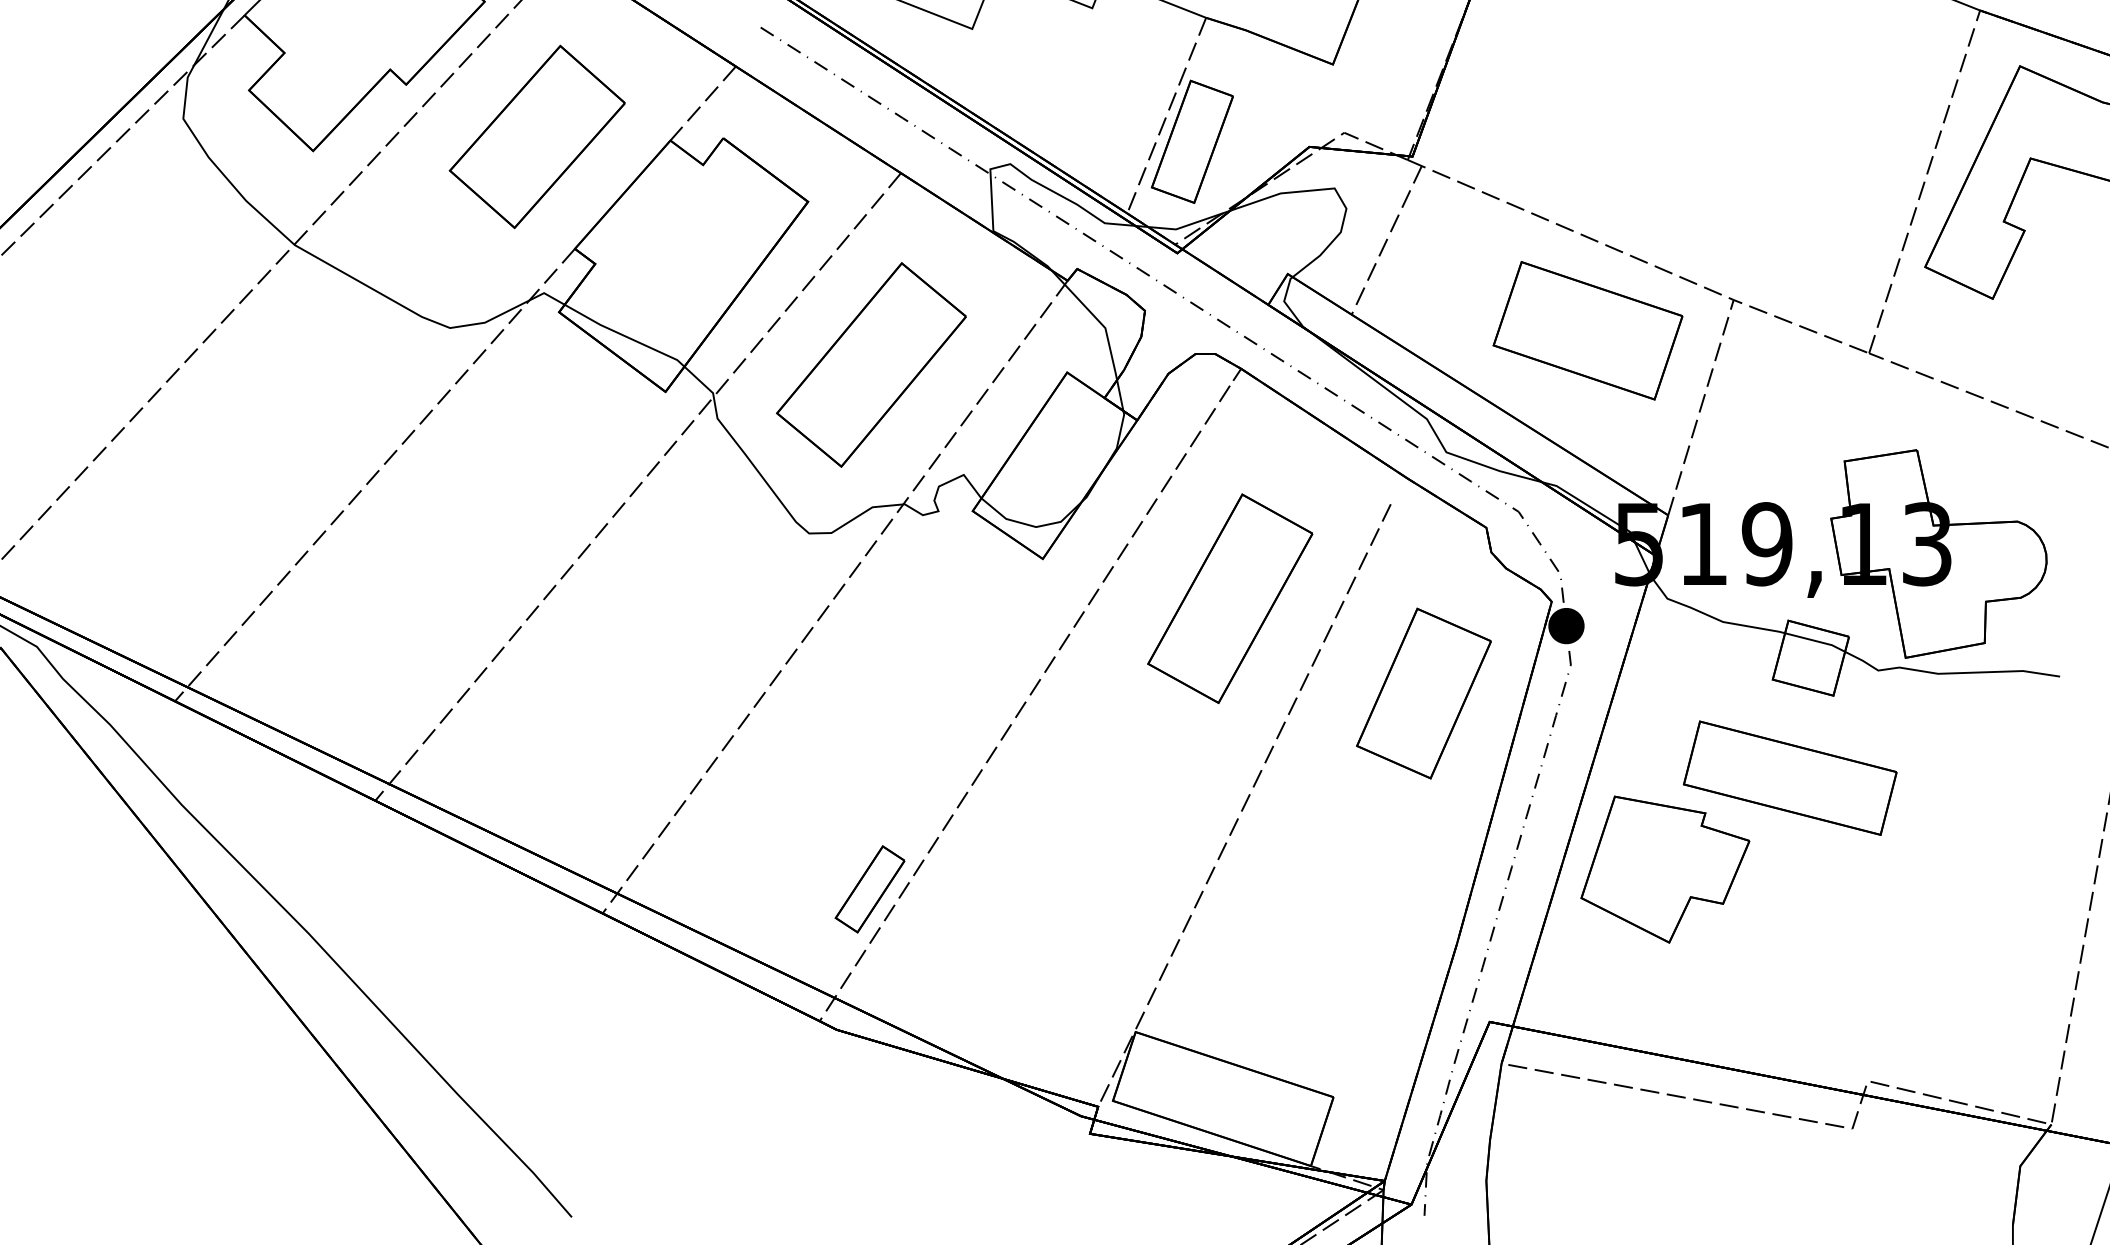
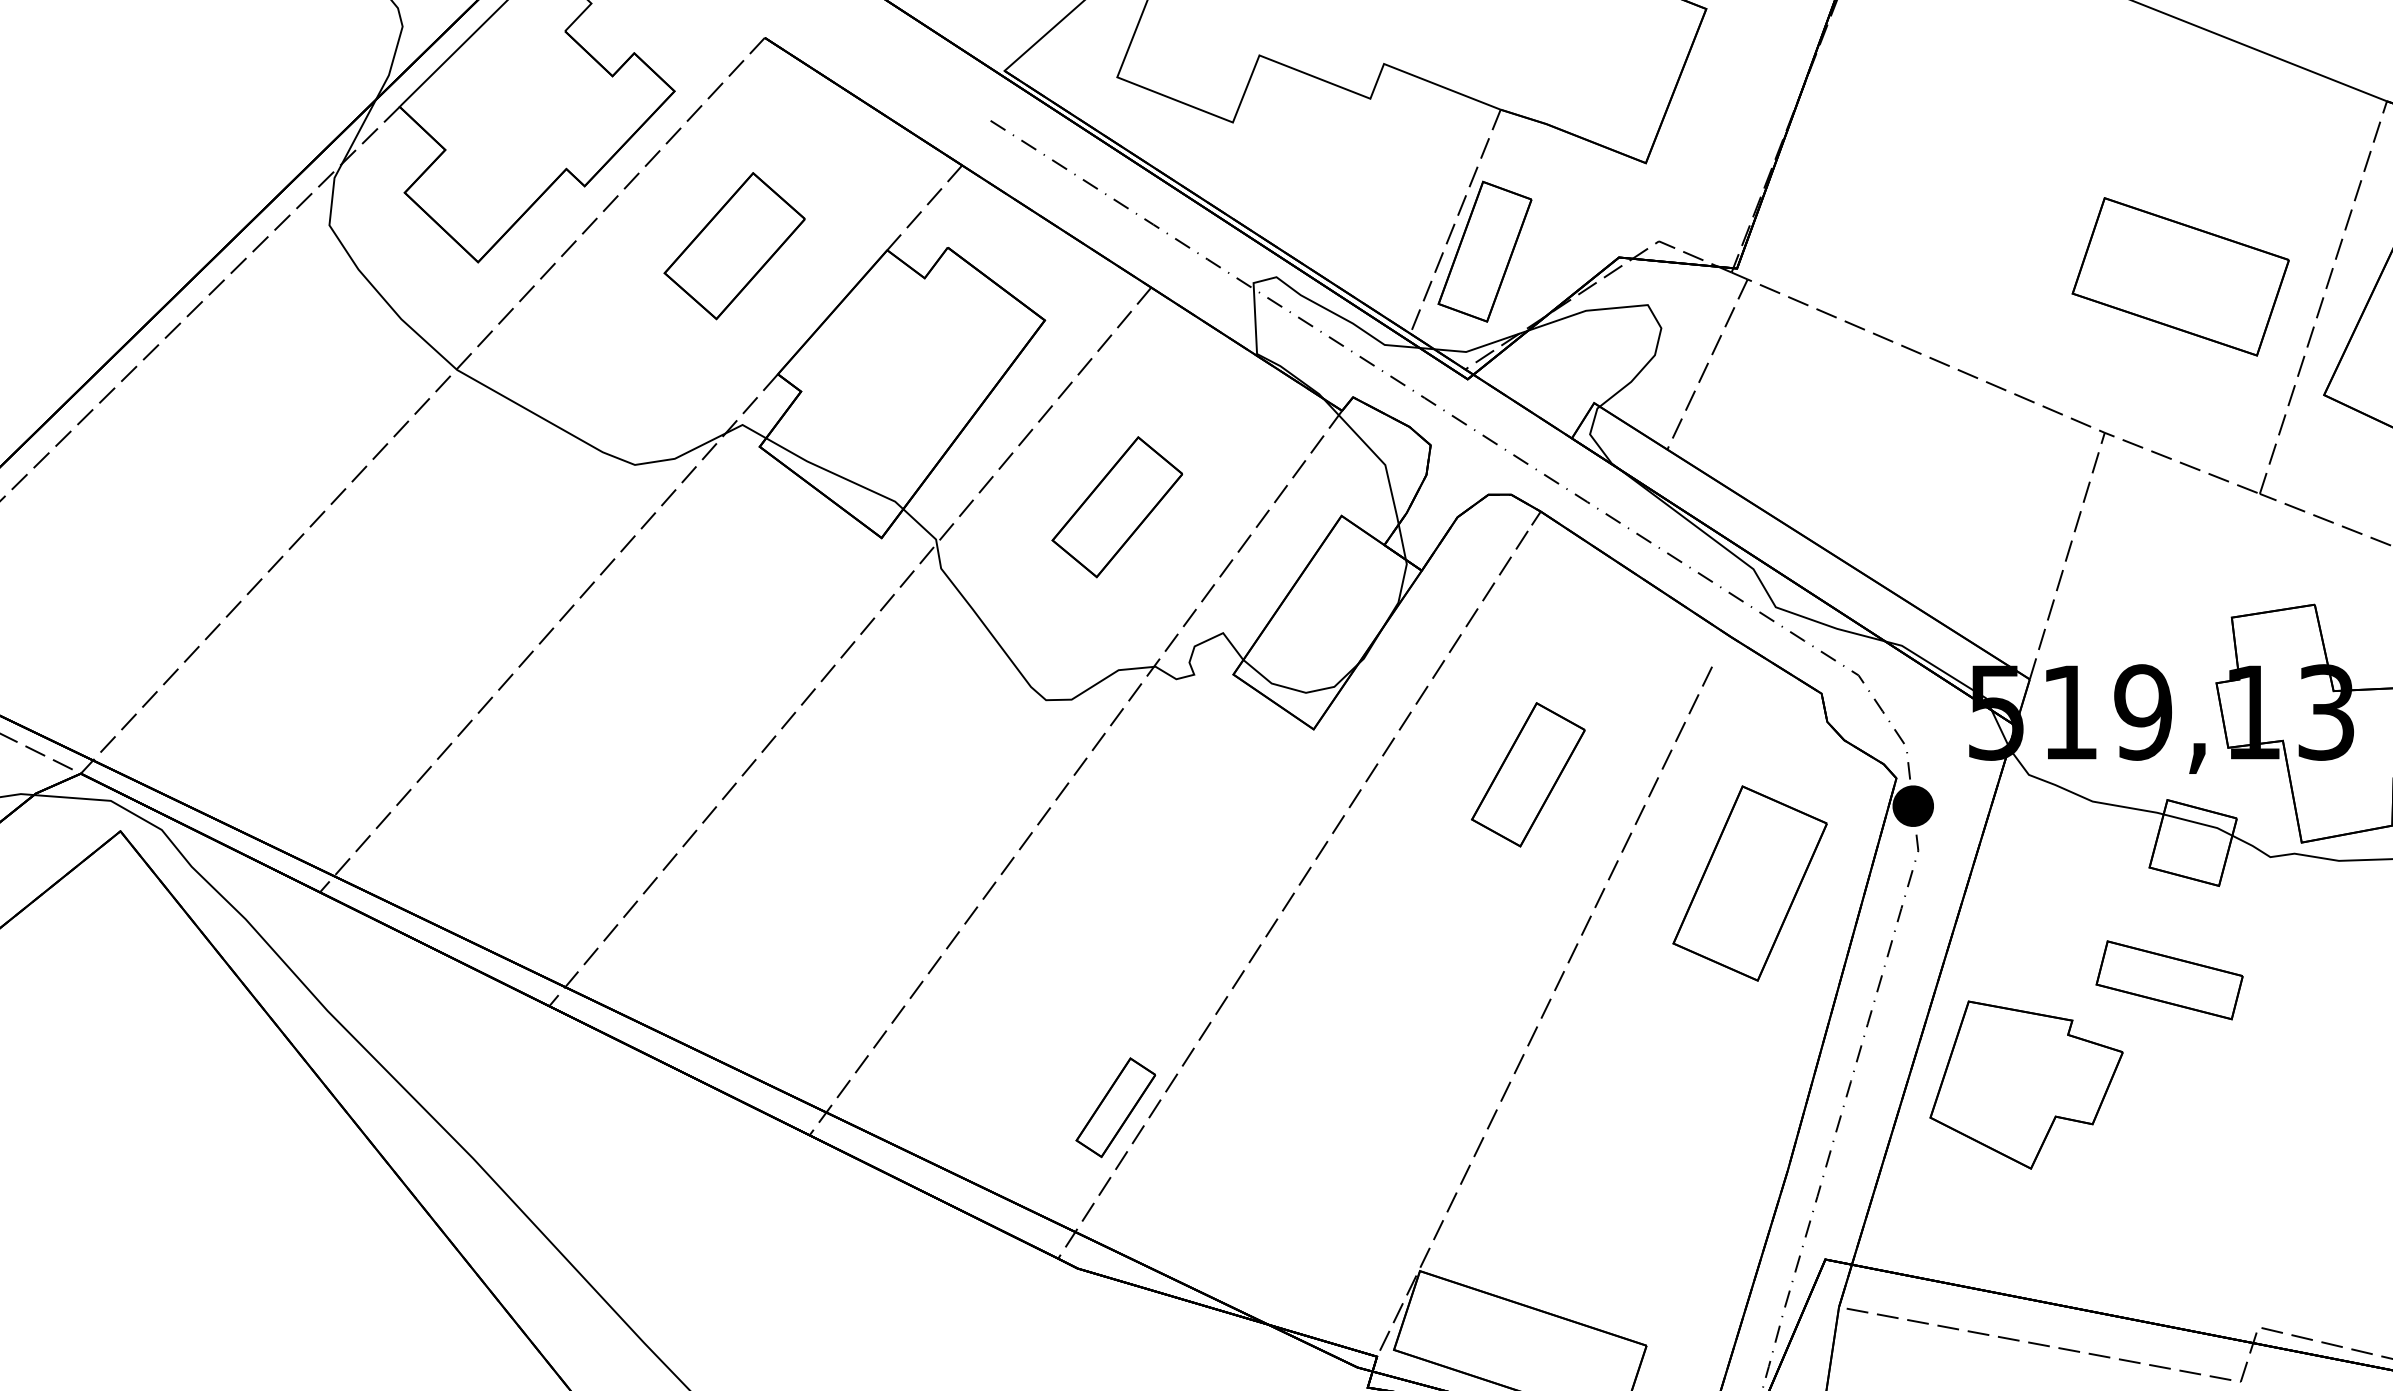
part: (536, 136) -> (733, 245), size x0.7
part: (1587, 330) -> (2180, 276), moved
part: (871, 364) -> (1117, 506), size x0.6
part: (1230, 598) -> (1528, 774), size x0.6
part: (1790, 777) -> (2169, 979), size x0.6

